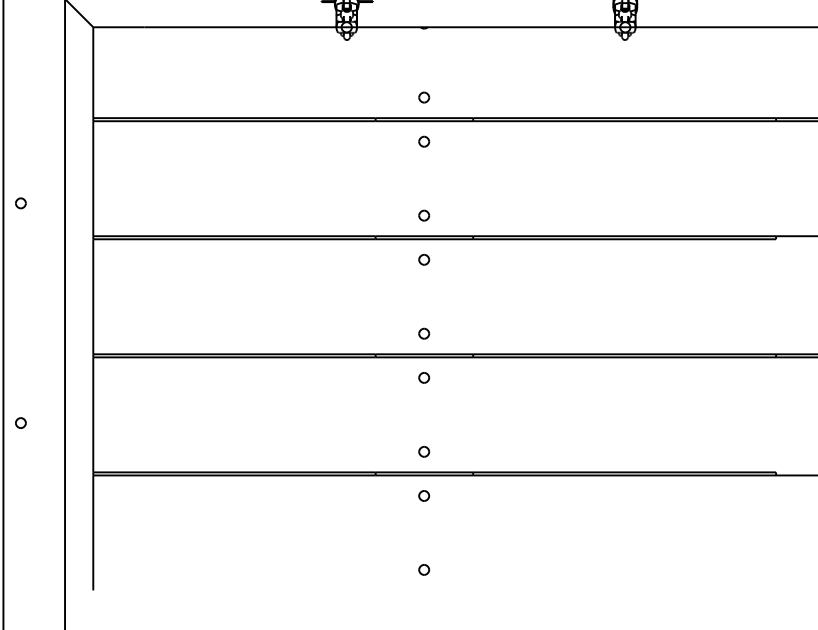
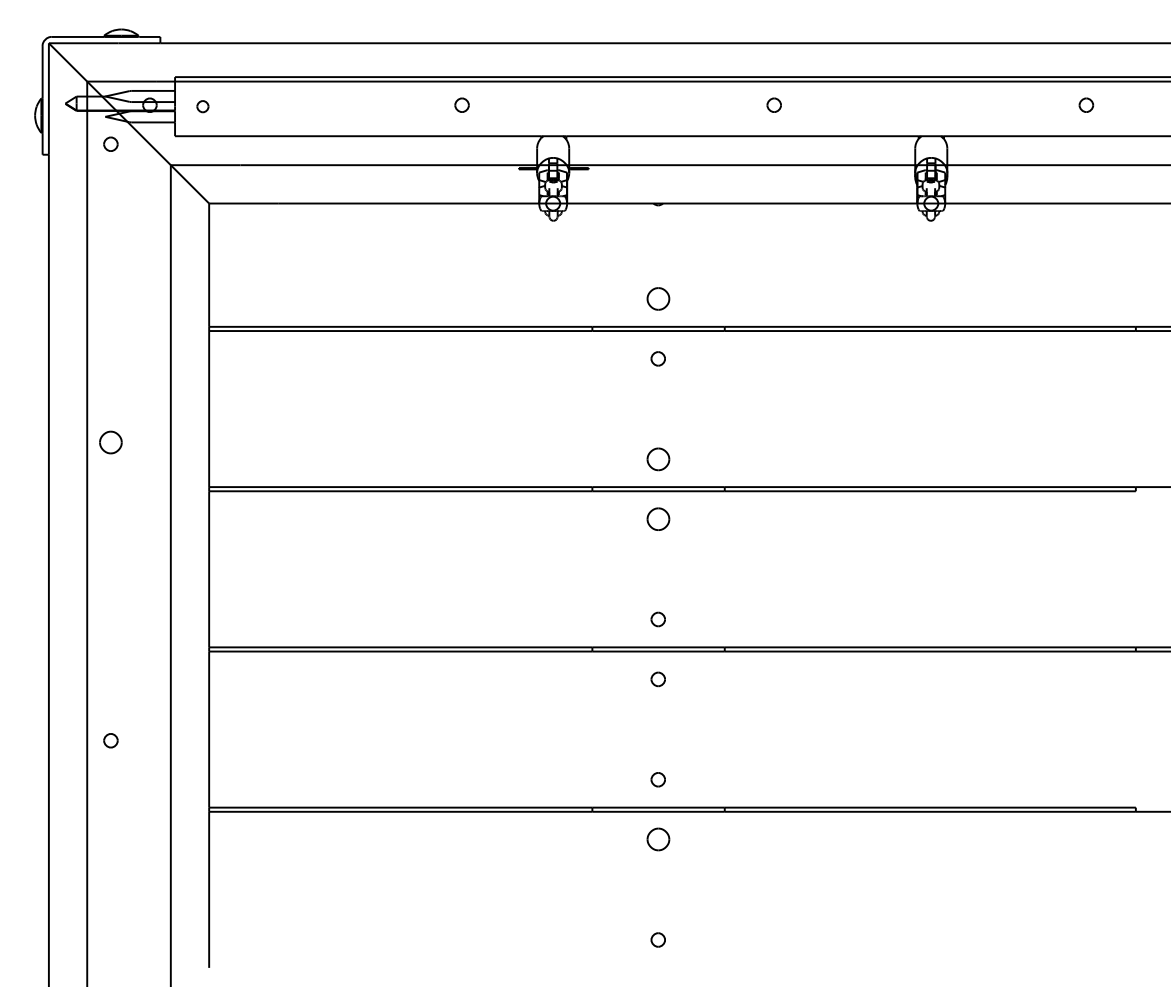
part: (423, 97) -> (657, 298), size x1.6
part: (20, 203) -> (110, 442), size x1.6
part: (423, 215) -> (657, 458), size x1.6
part: (423, 259) -> (657, 518), size x1.6
part: (423, 495) -> (657, 839), size x1.6

